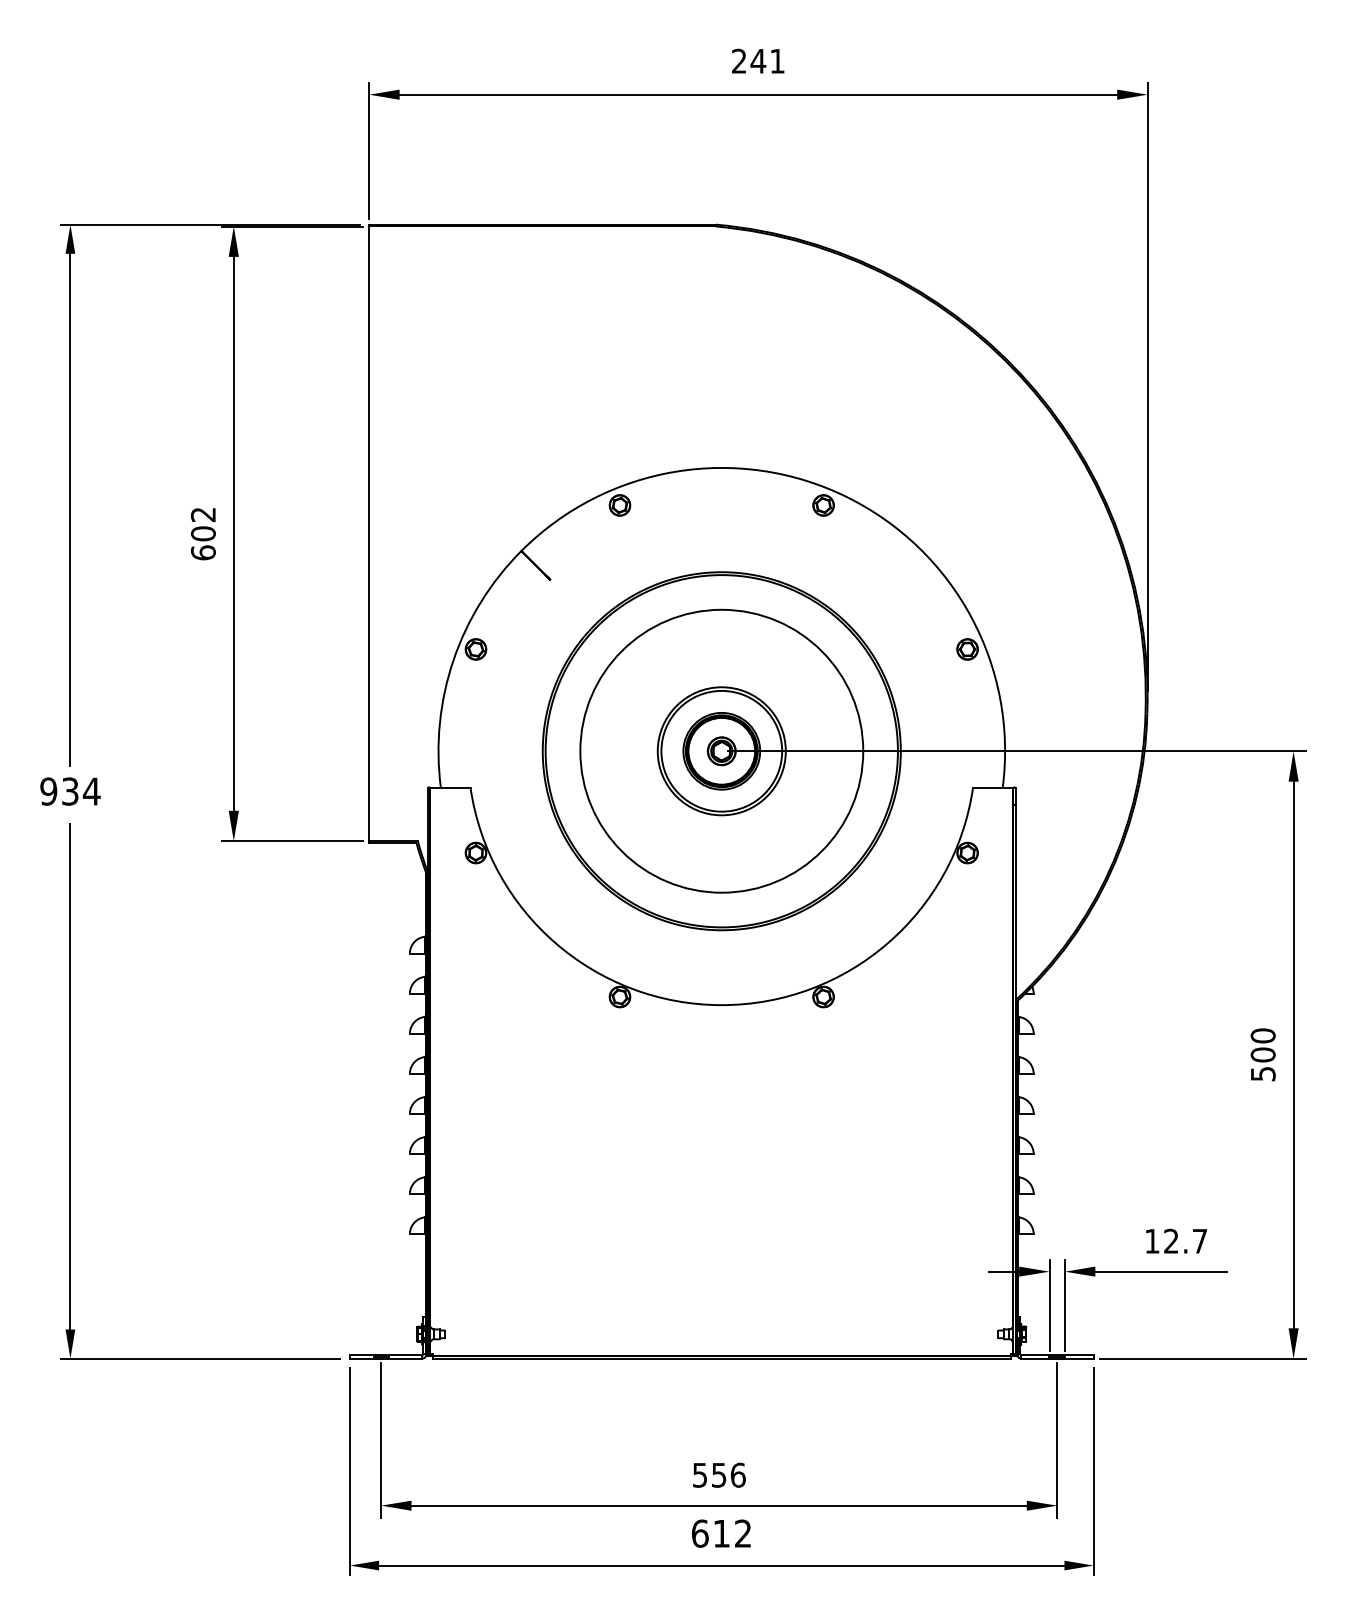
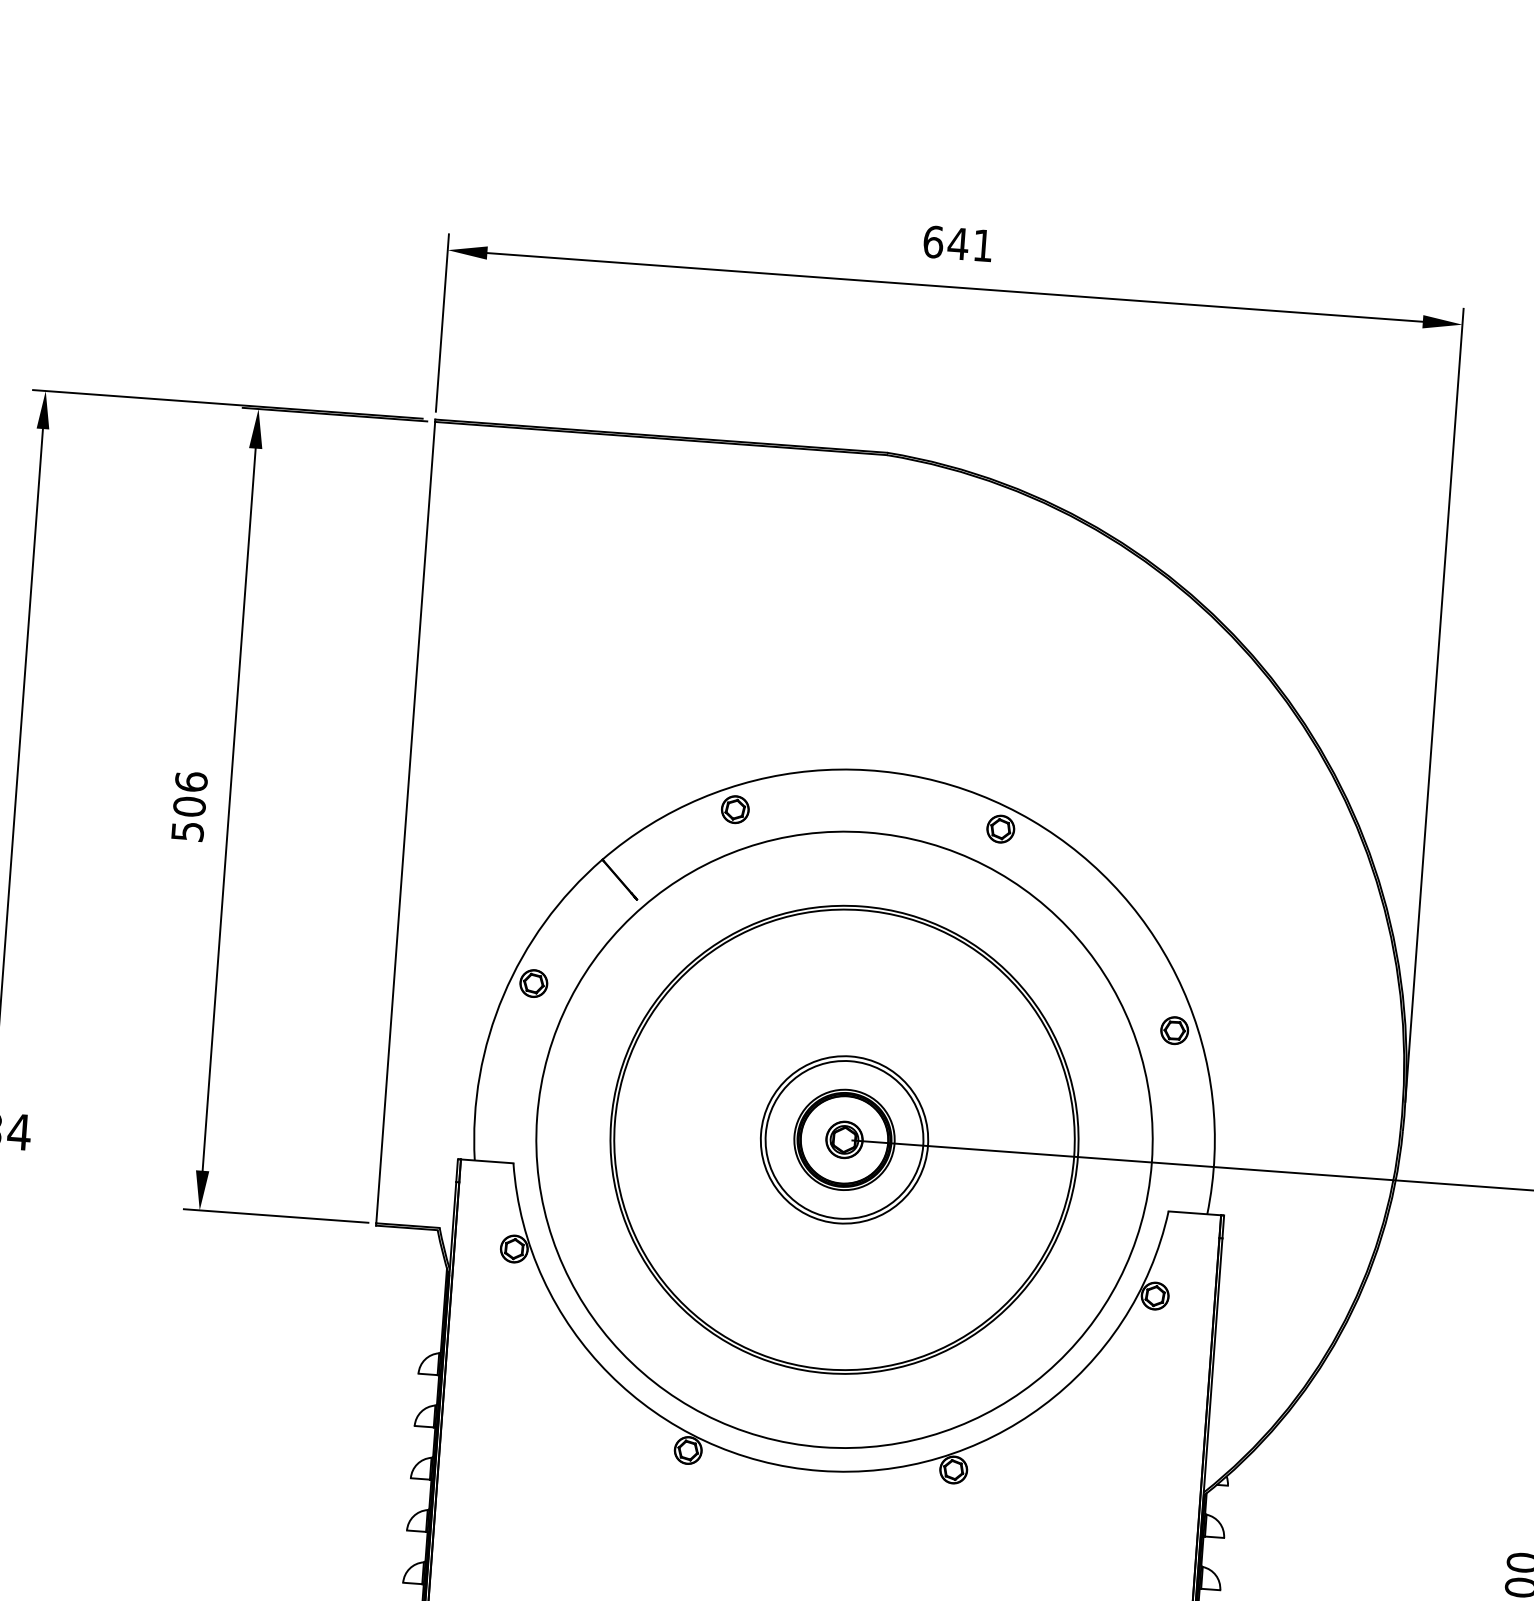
text: (739, 60) -> (933, 241), 241 -> 641
text: (202, 533) -> (188, 806), 602 -> 506
circle: (721, 751) -> (844, 1140), size x1.67

